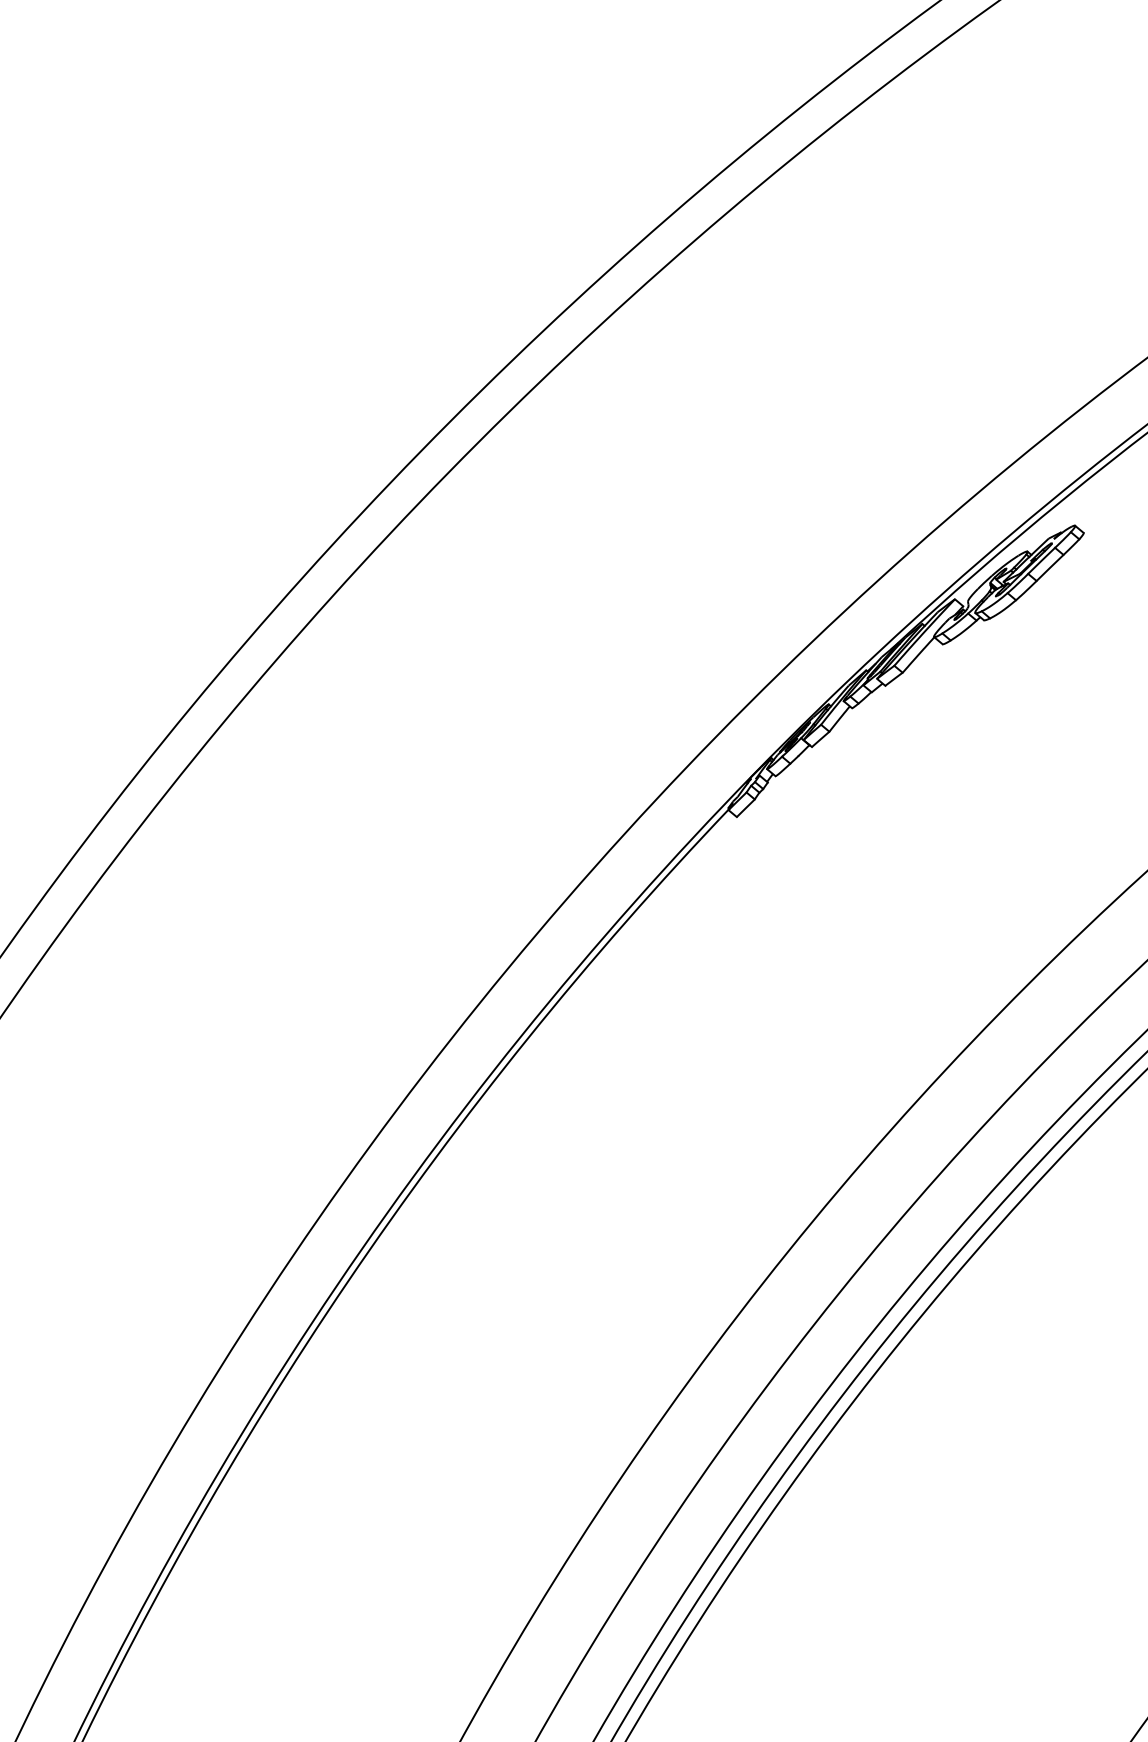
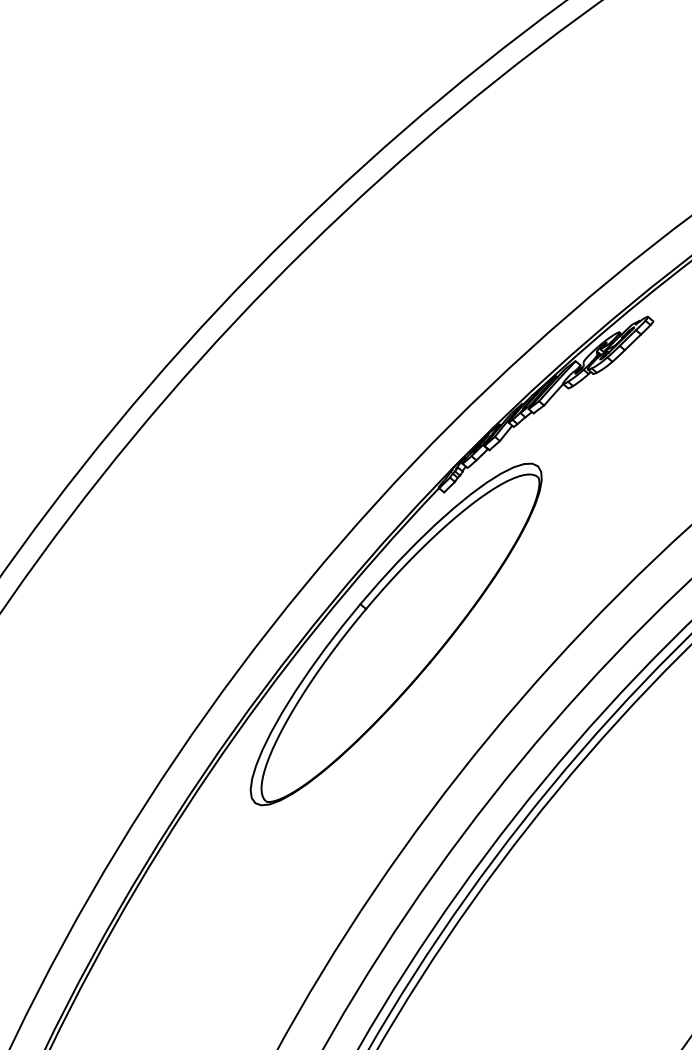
part: (656, 1052) -> (395, 634), added

